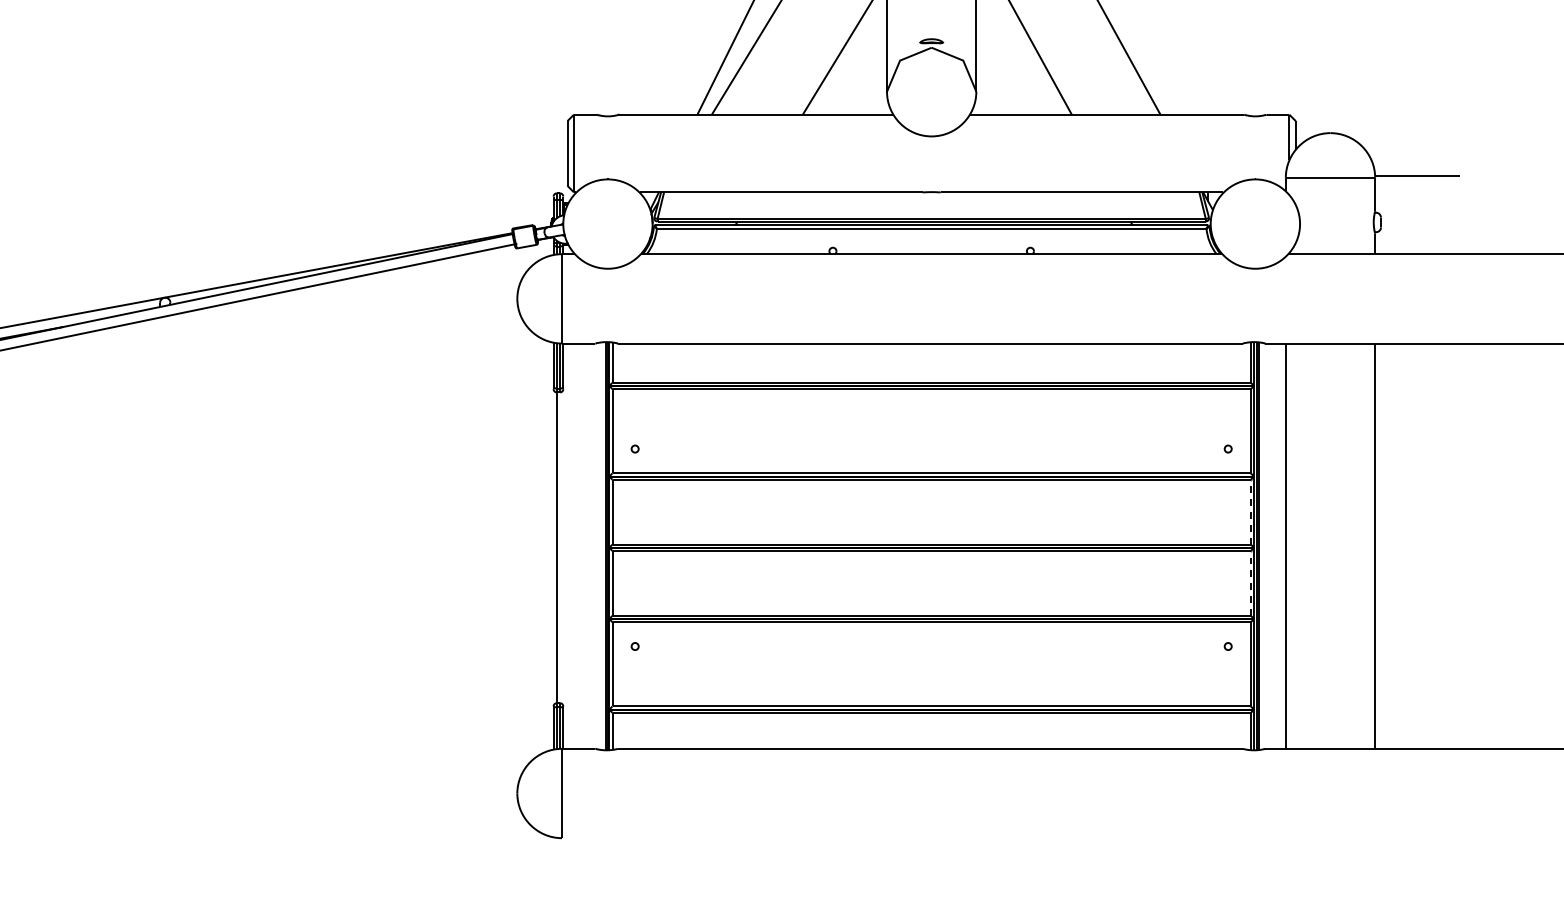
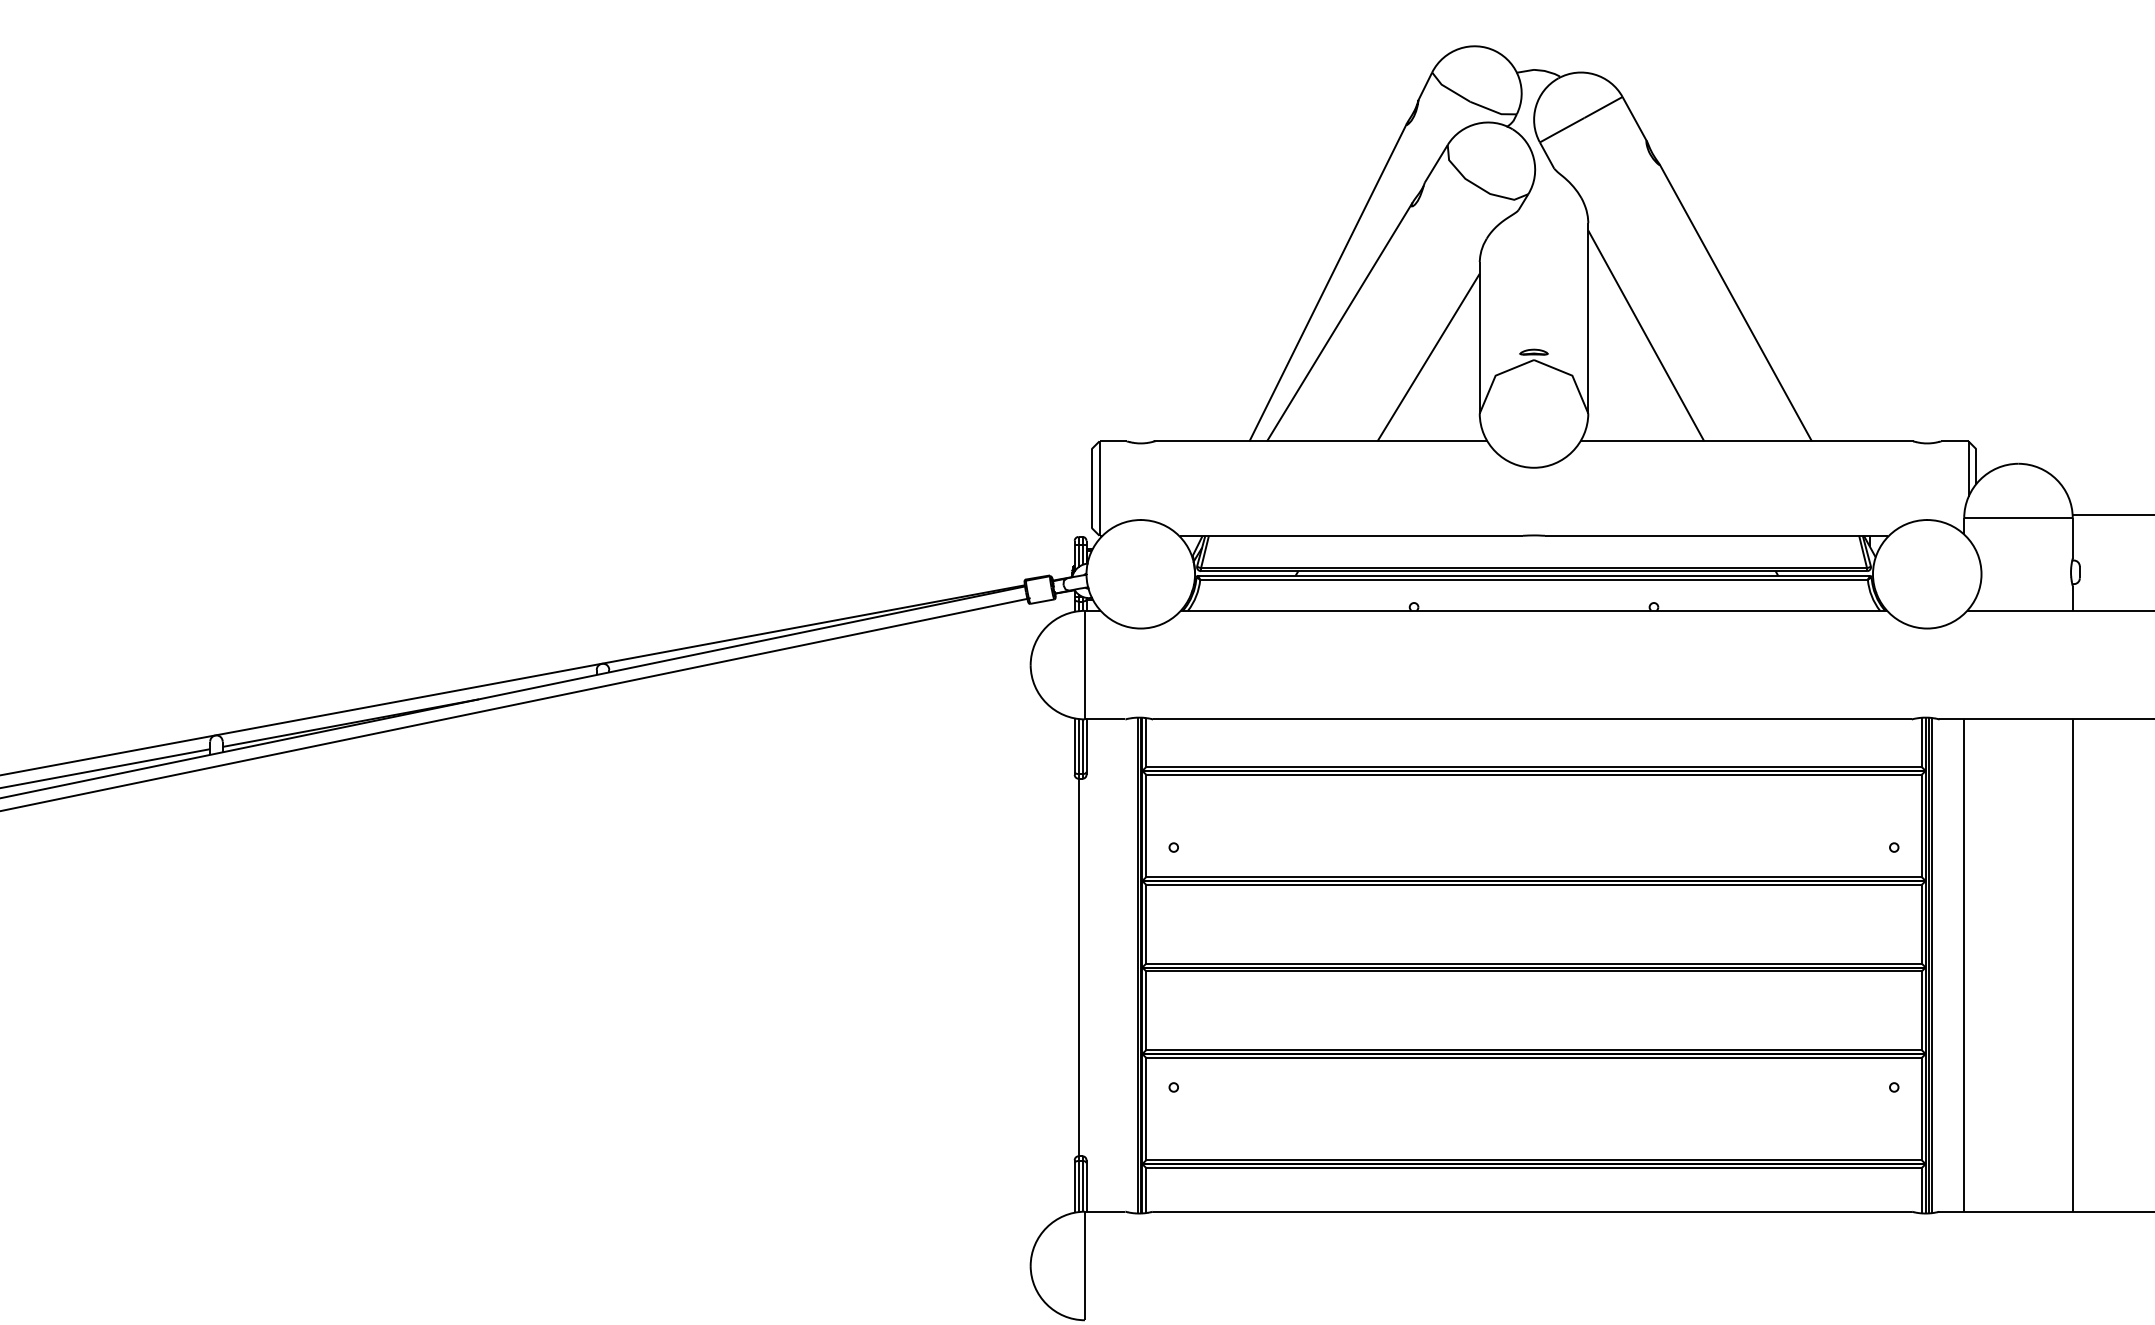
line: (1250, 511) -> (1921, 923), dashed -> solid
line: (1250, 583) -> (1921, 1010), dashed -> solid

